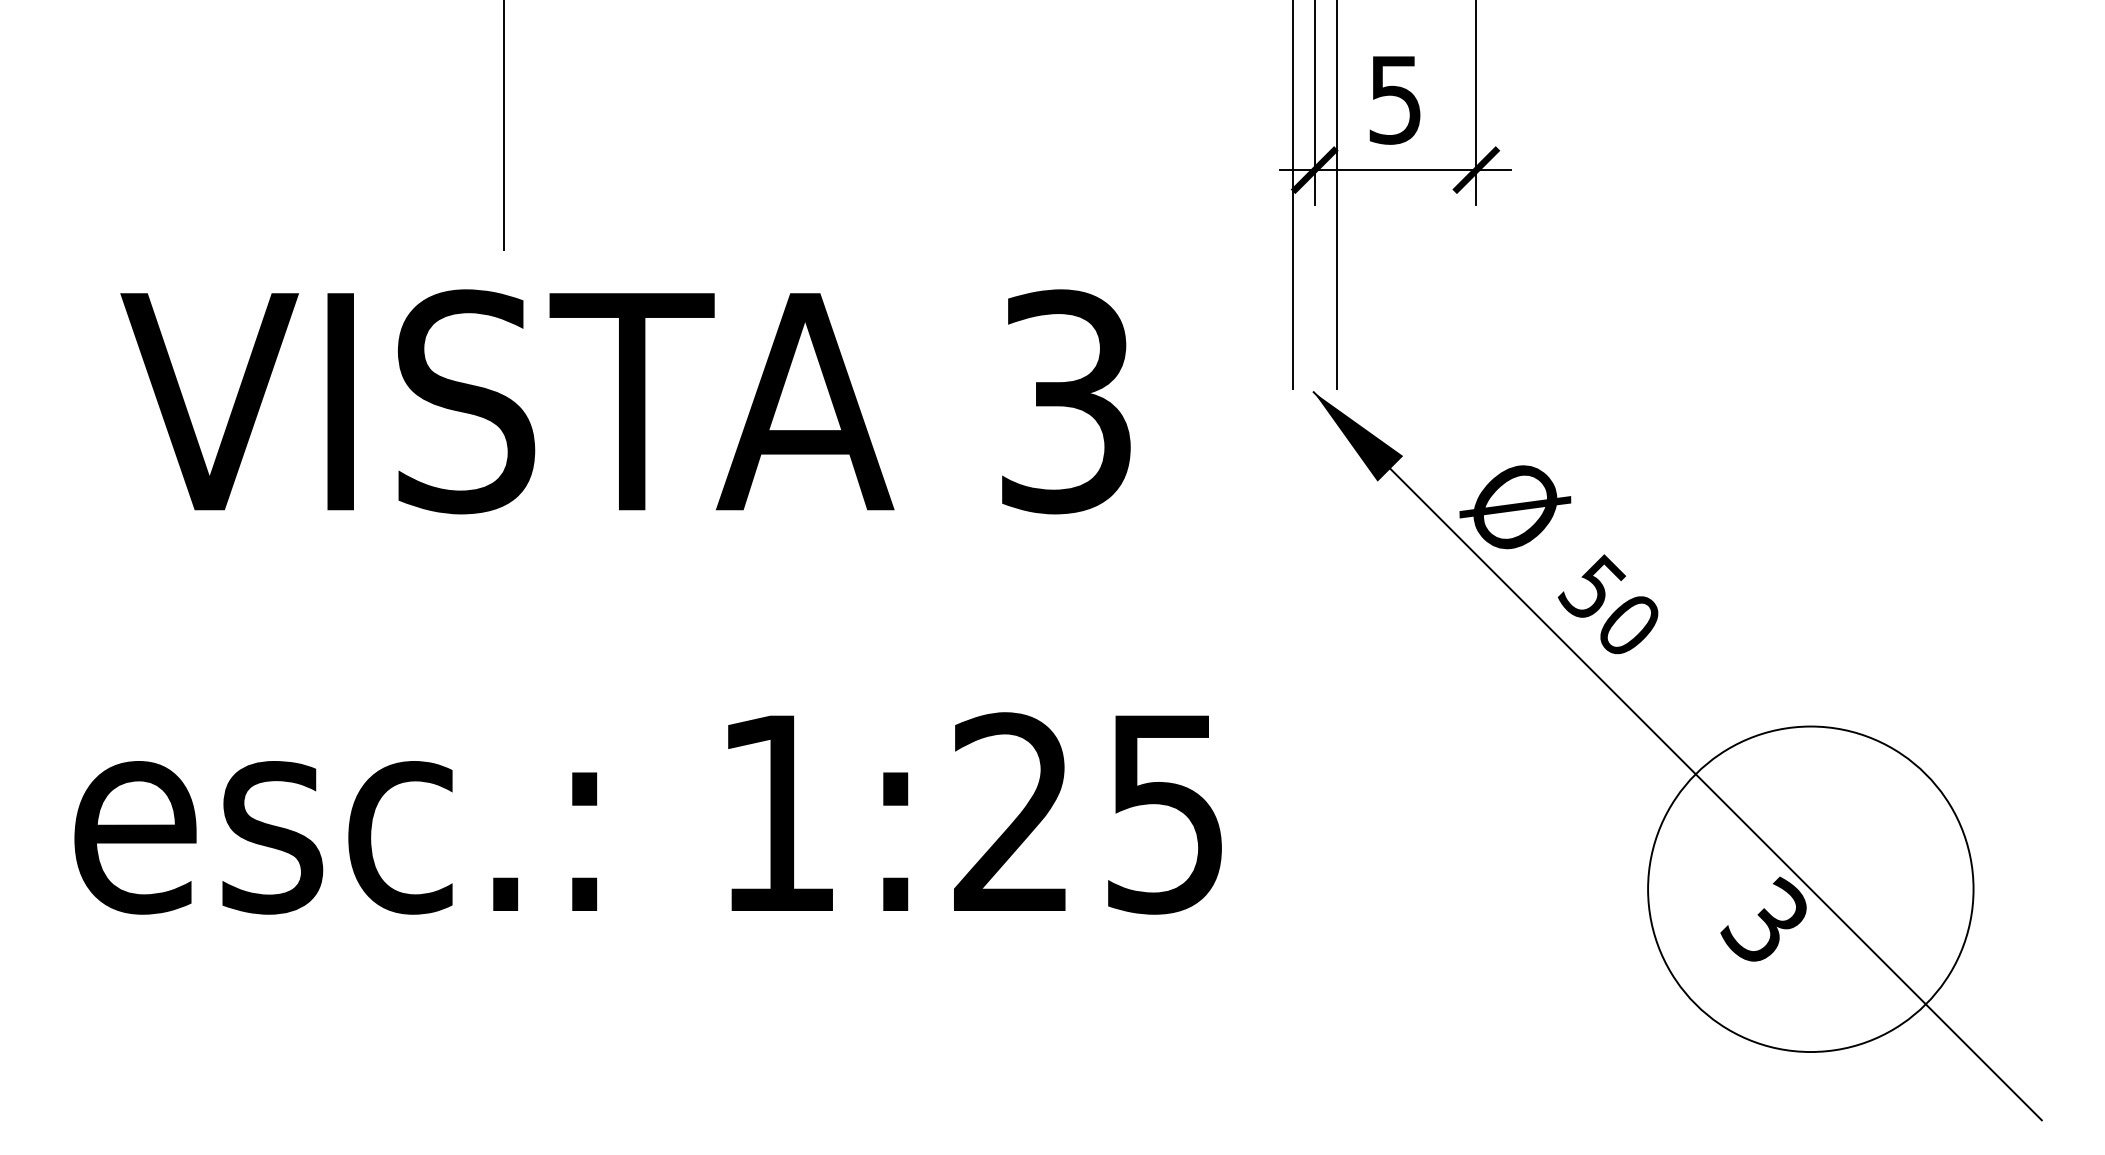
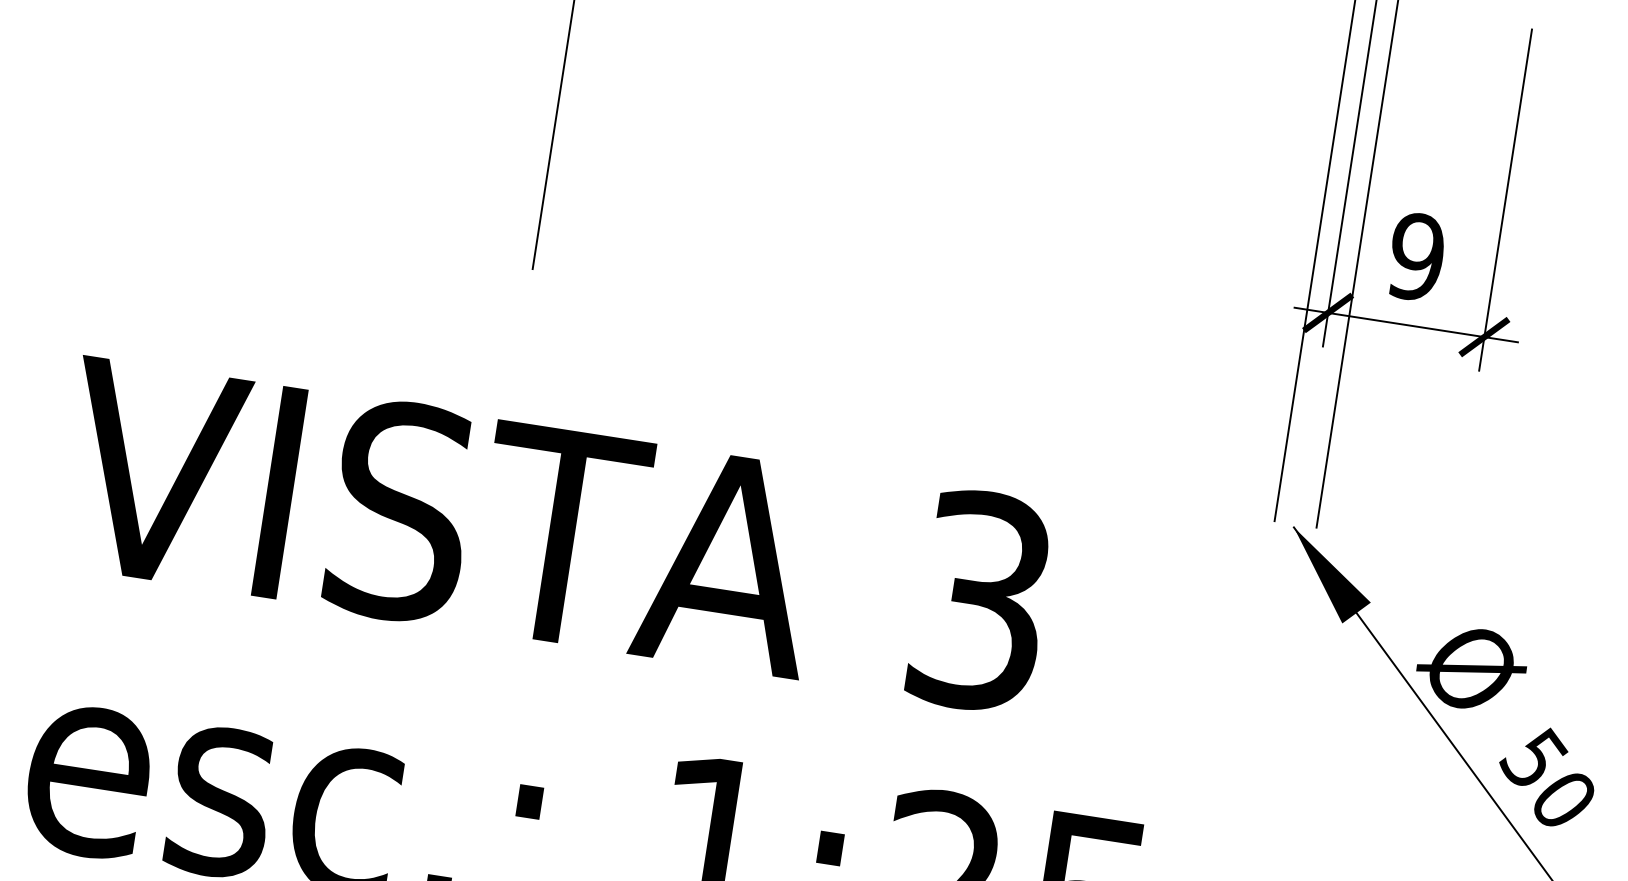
text: (1395, 99) -> (1416, 256), 5 -> 9
text: (625, 401) -> (555, 535), moved

